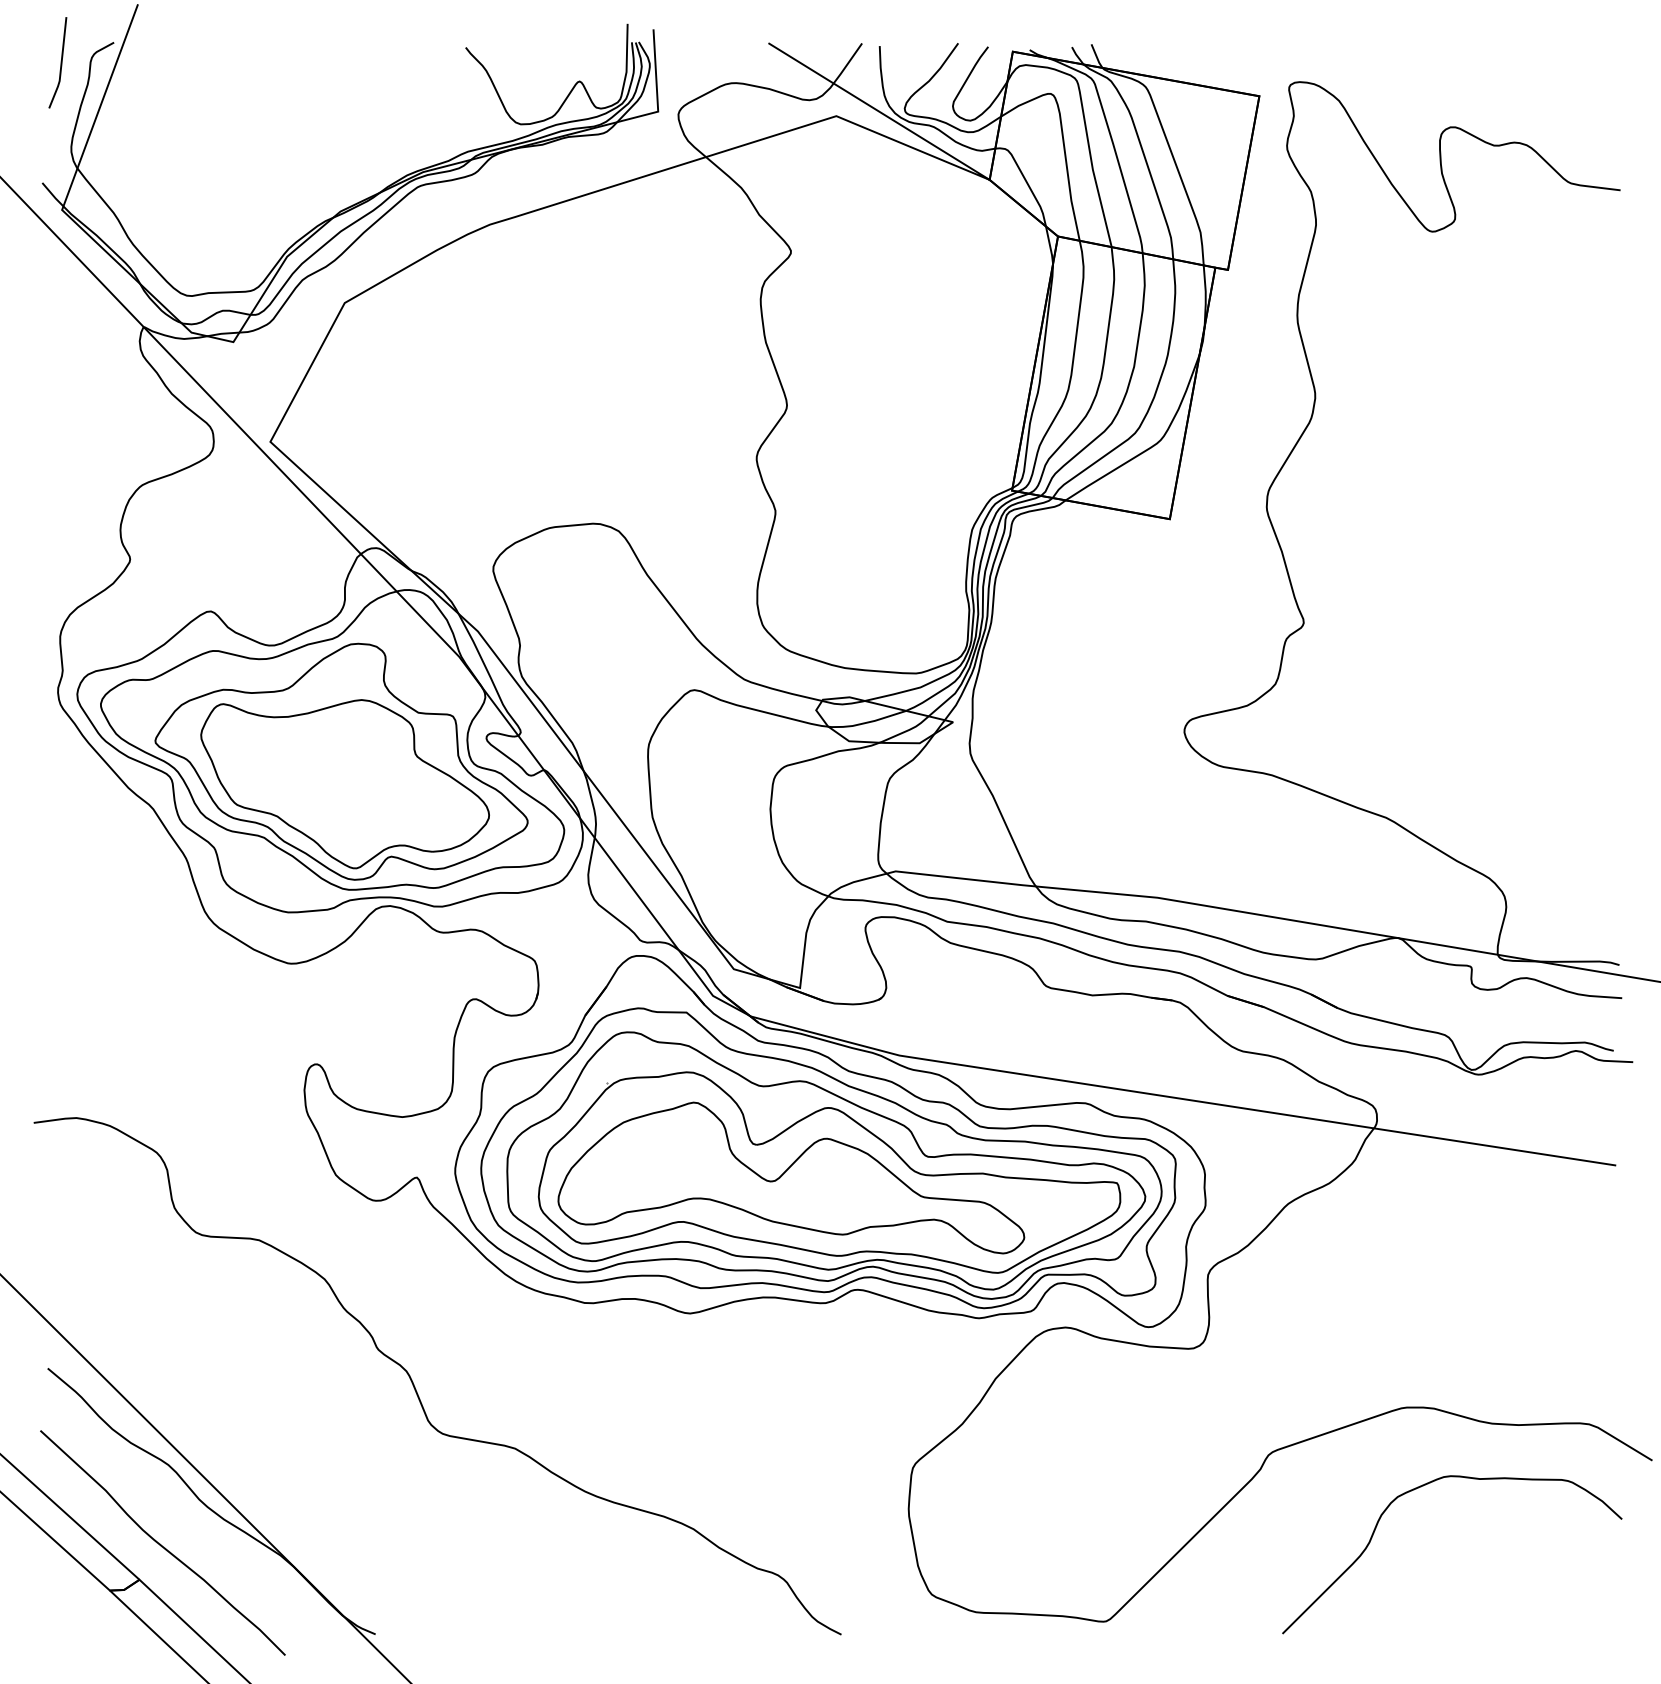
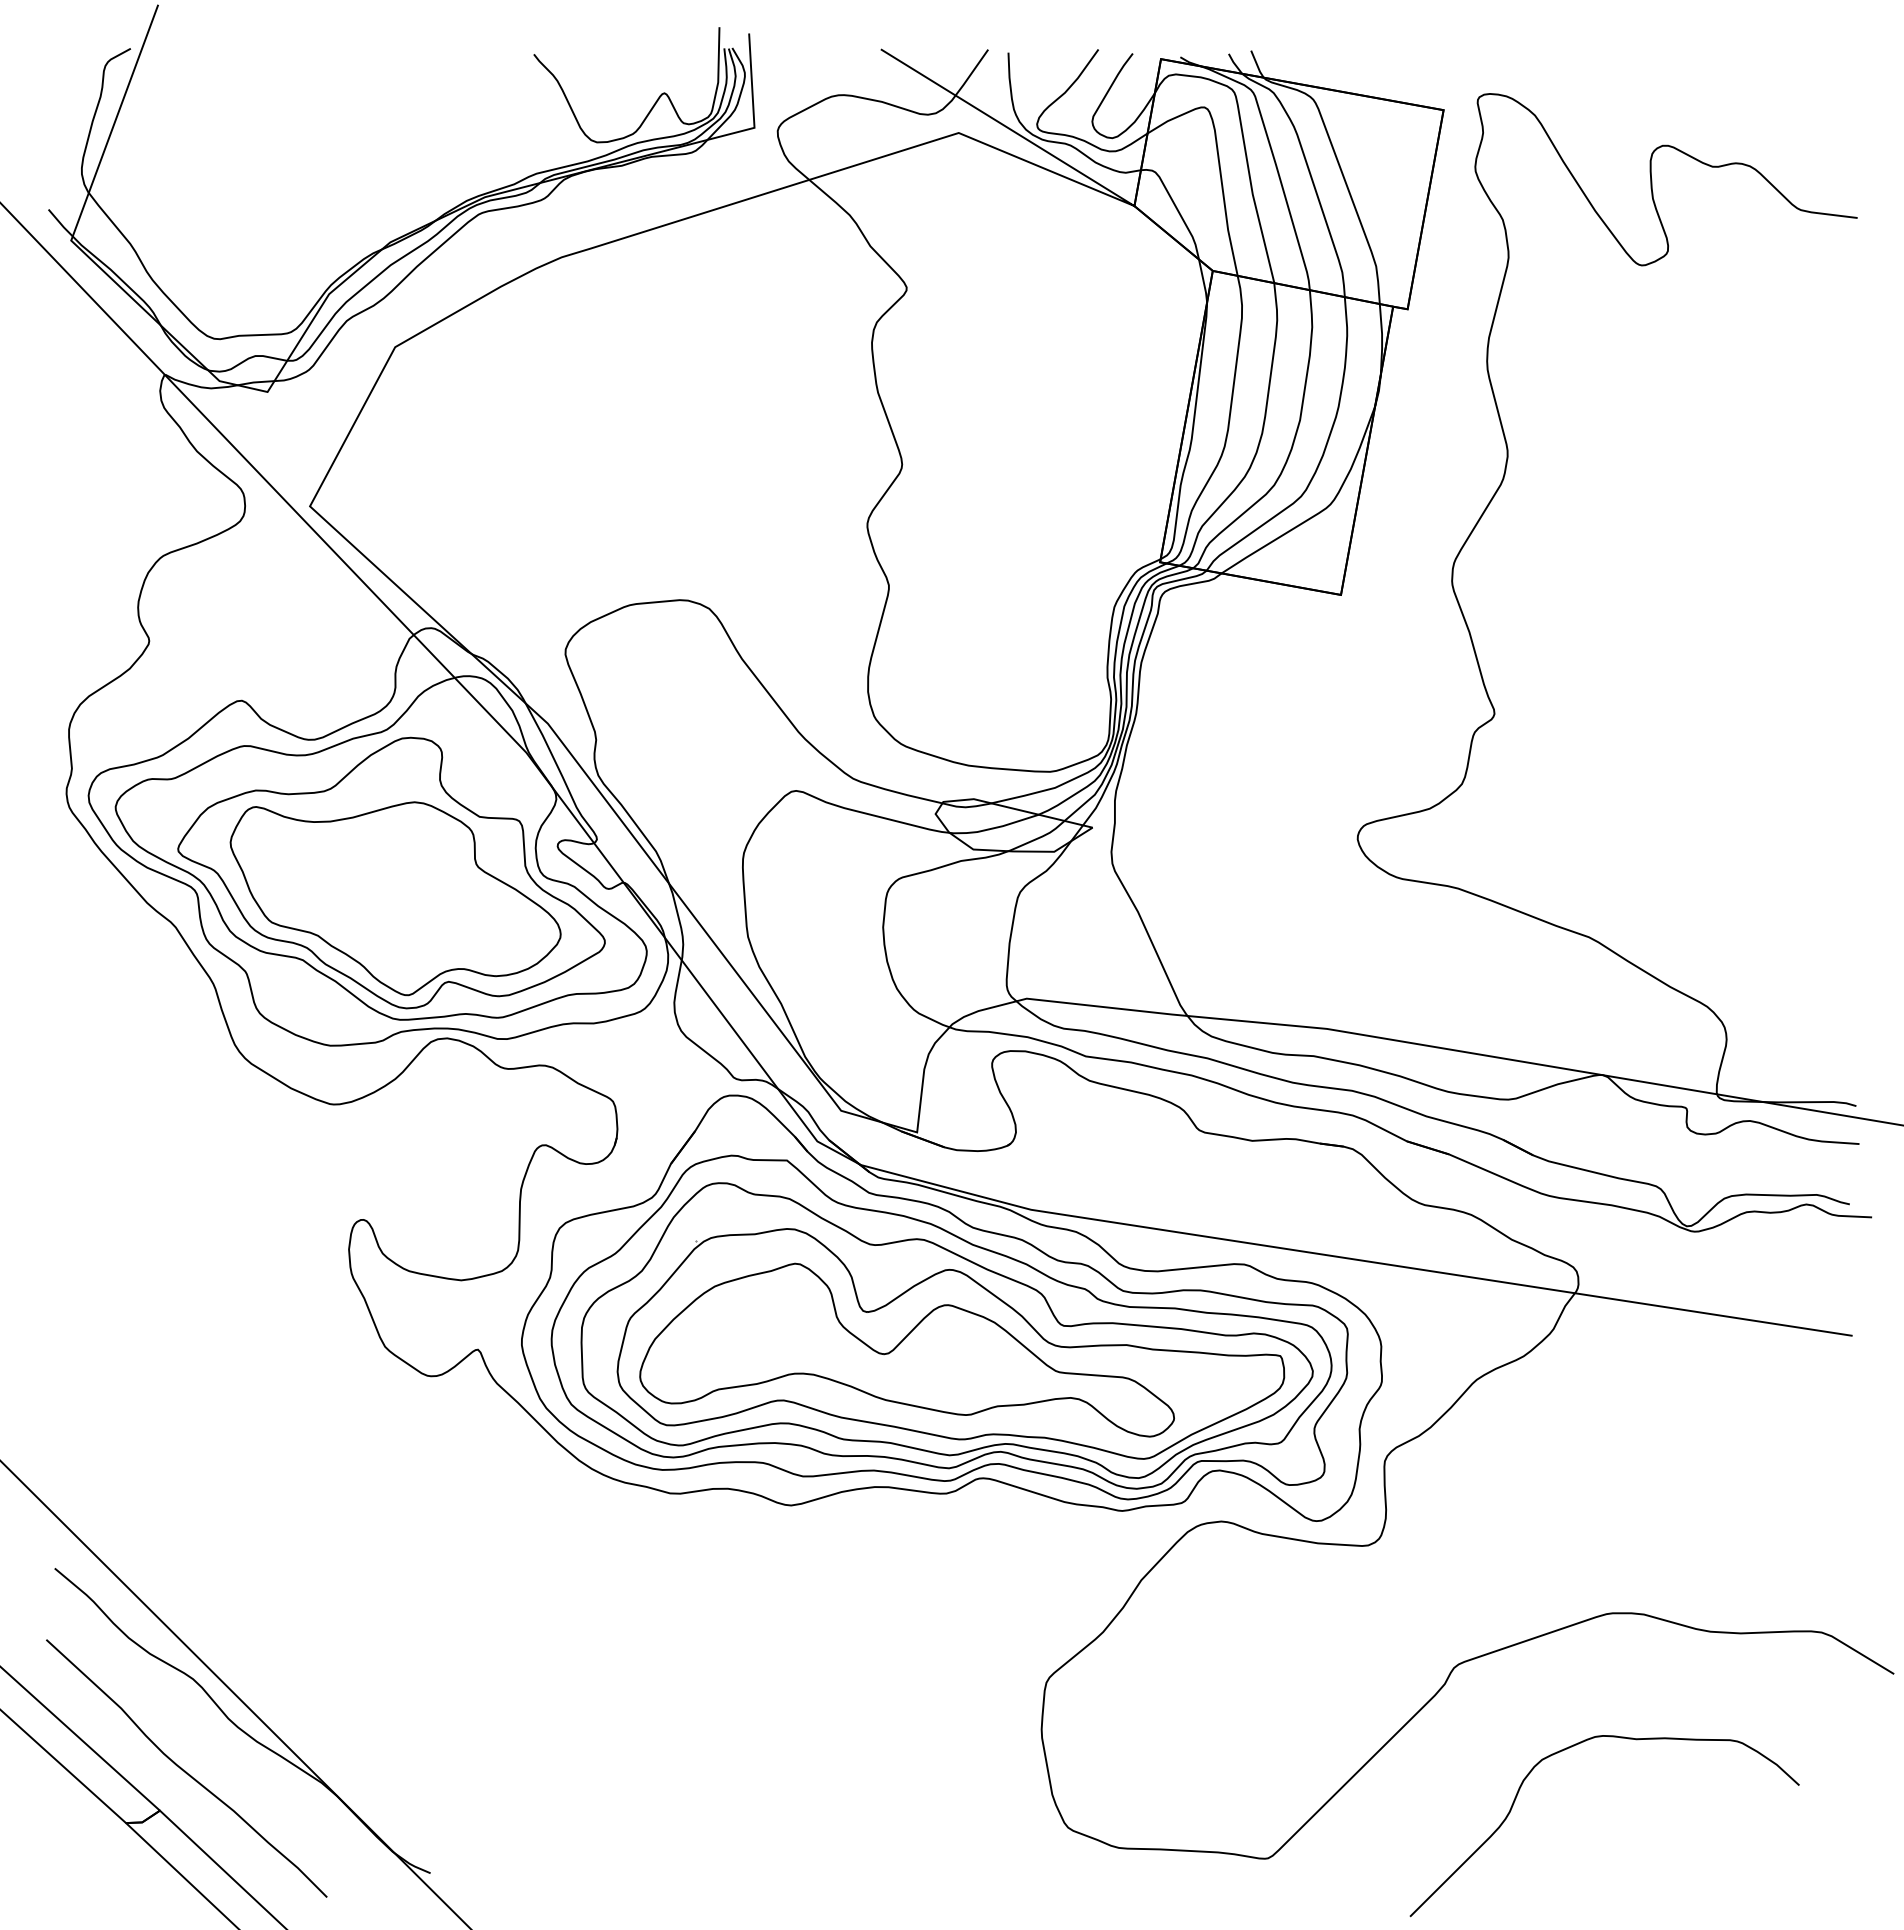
line: (60, 62) -> (69, 71), removed
curve: (413, 1383) -> (474, 1585), removed
curve: (1419, 1488) -> (1567, 1749), moved

